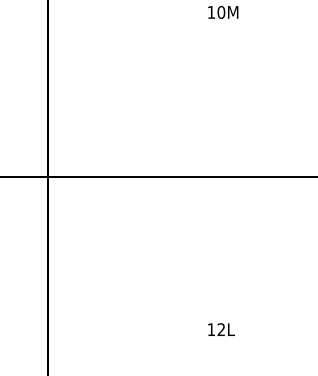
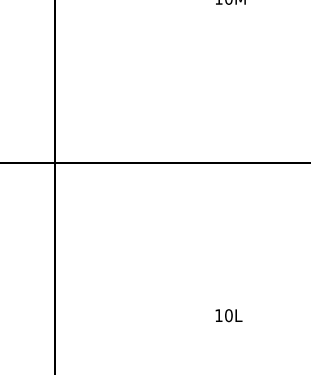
text: (221, 329) -> (228, 315), 12L -> 10L

